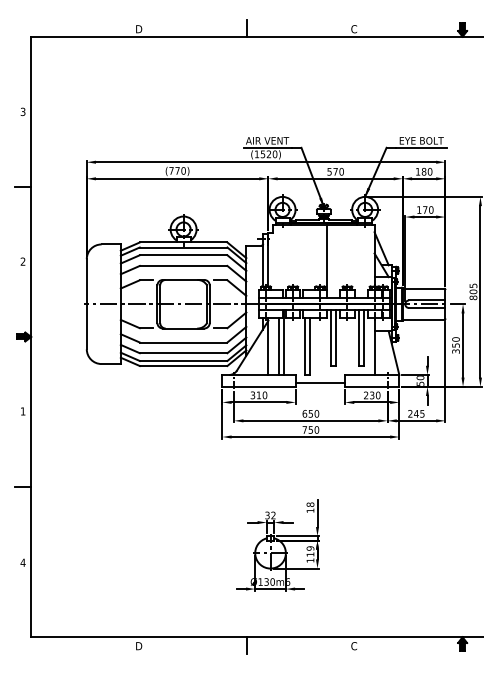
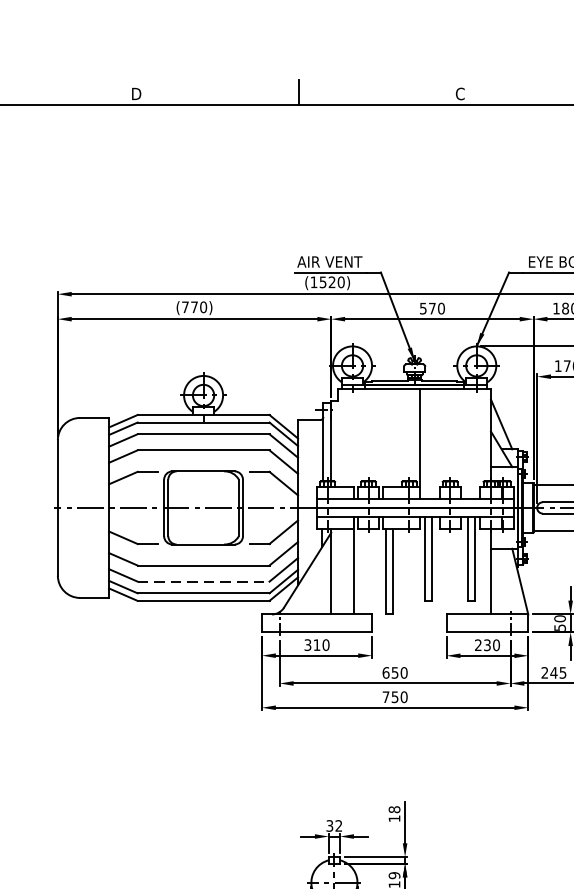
line: (279, 346) -> (347, 571), removed
line: (183, 353) -> (203, 582), solid -> dashed
line: (320, 383) -> (409, 627), removed

